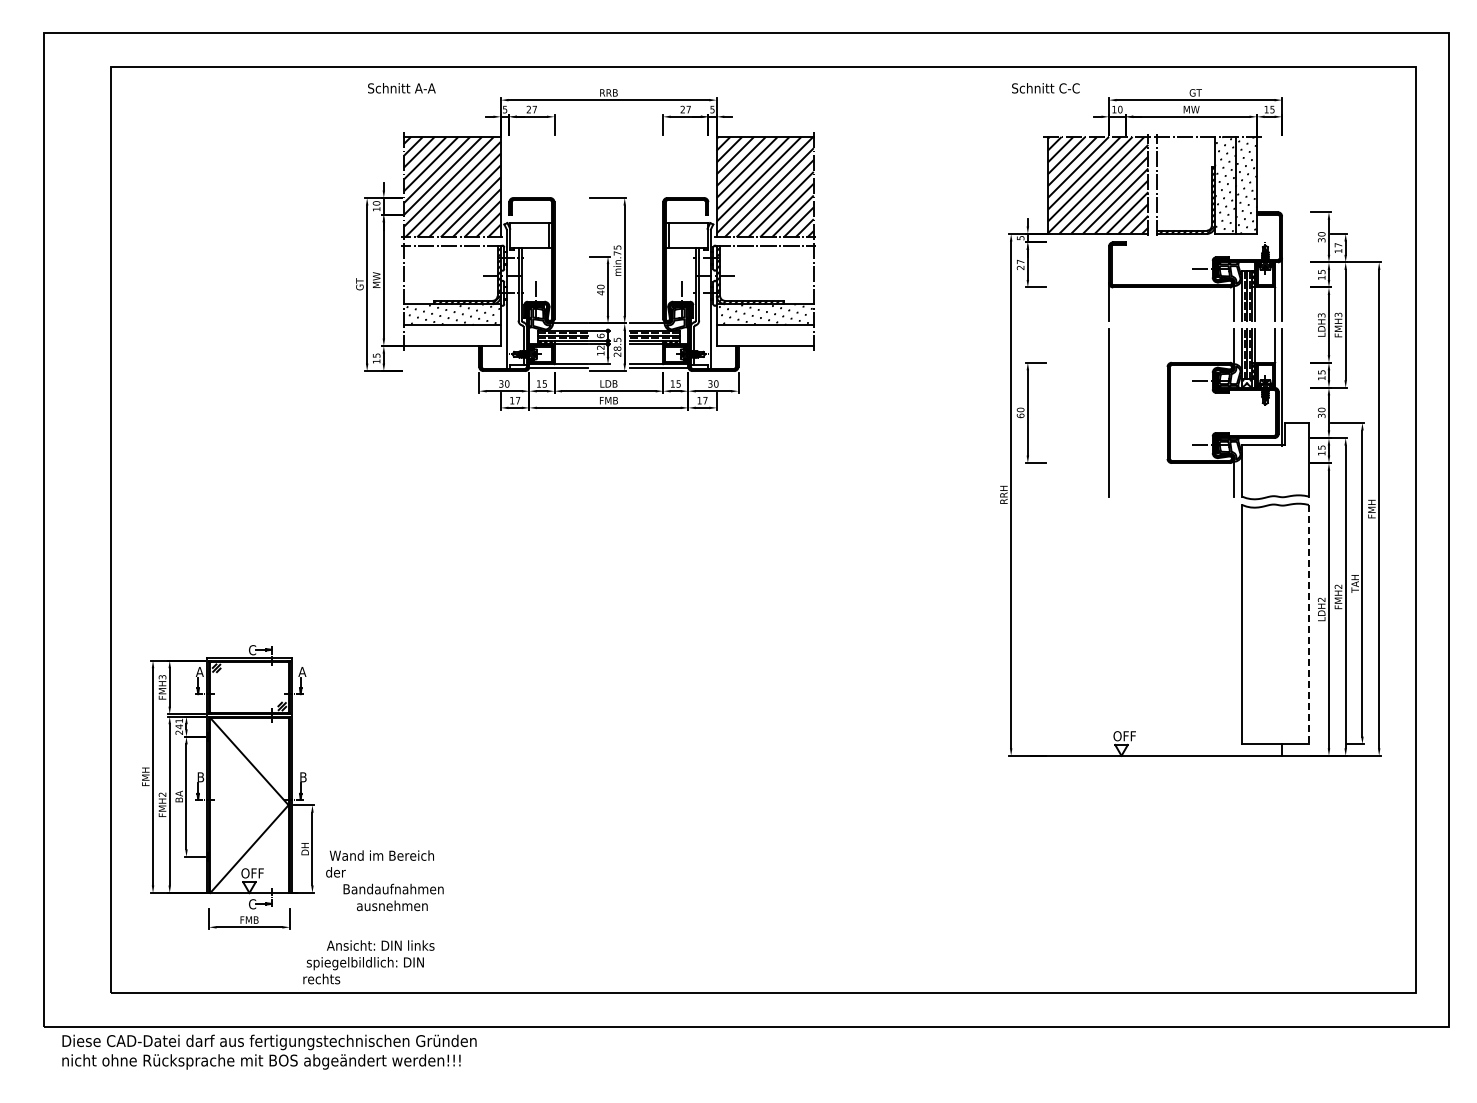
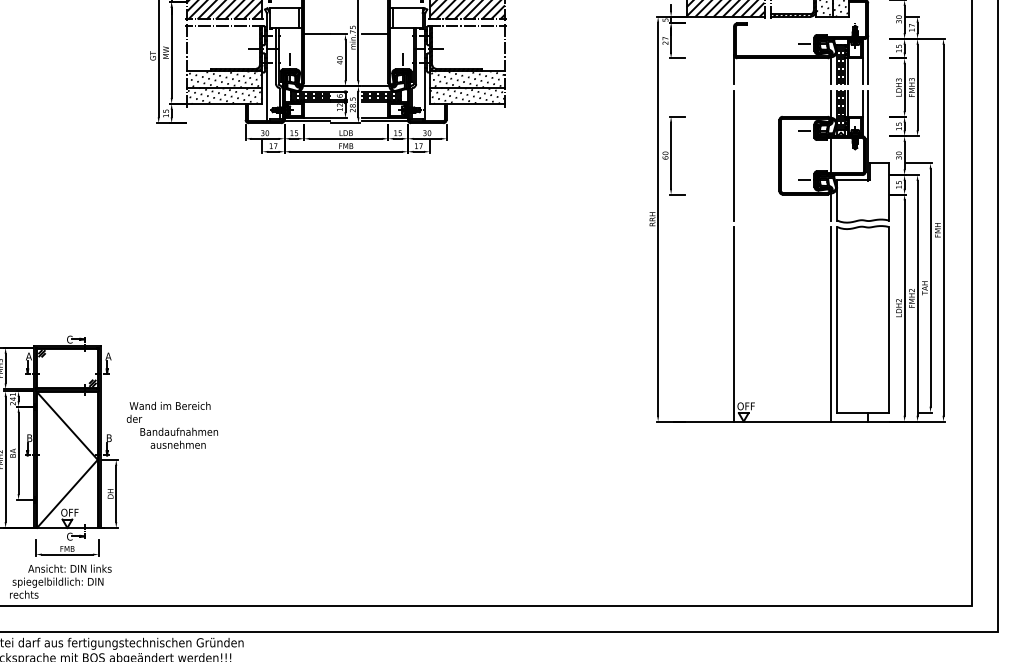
line: (570, 256) -> (316, 34), added
line: (646, 256) -> (375, 34), added
hatch: (452, 335) -> (224, 95), added
hatch: (764, 335) -> (466, 95), added
line: (1234, 412) -> (831, 155), added
line: (1308, 624) -> (888, 319), dashed -> solid
line: (1109, 629) -> (734, 323), added
line: (1234, 629) -> (831, 323), added
text: (384, 880) -> (172, 425), moved
text: (368, 962) -> (60, 581), moved

